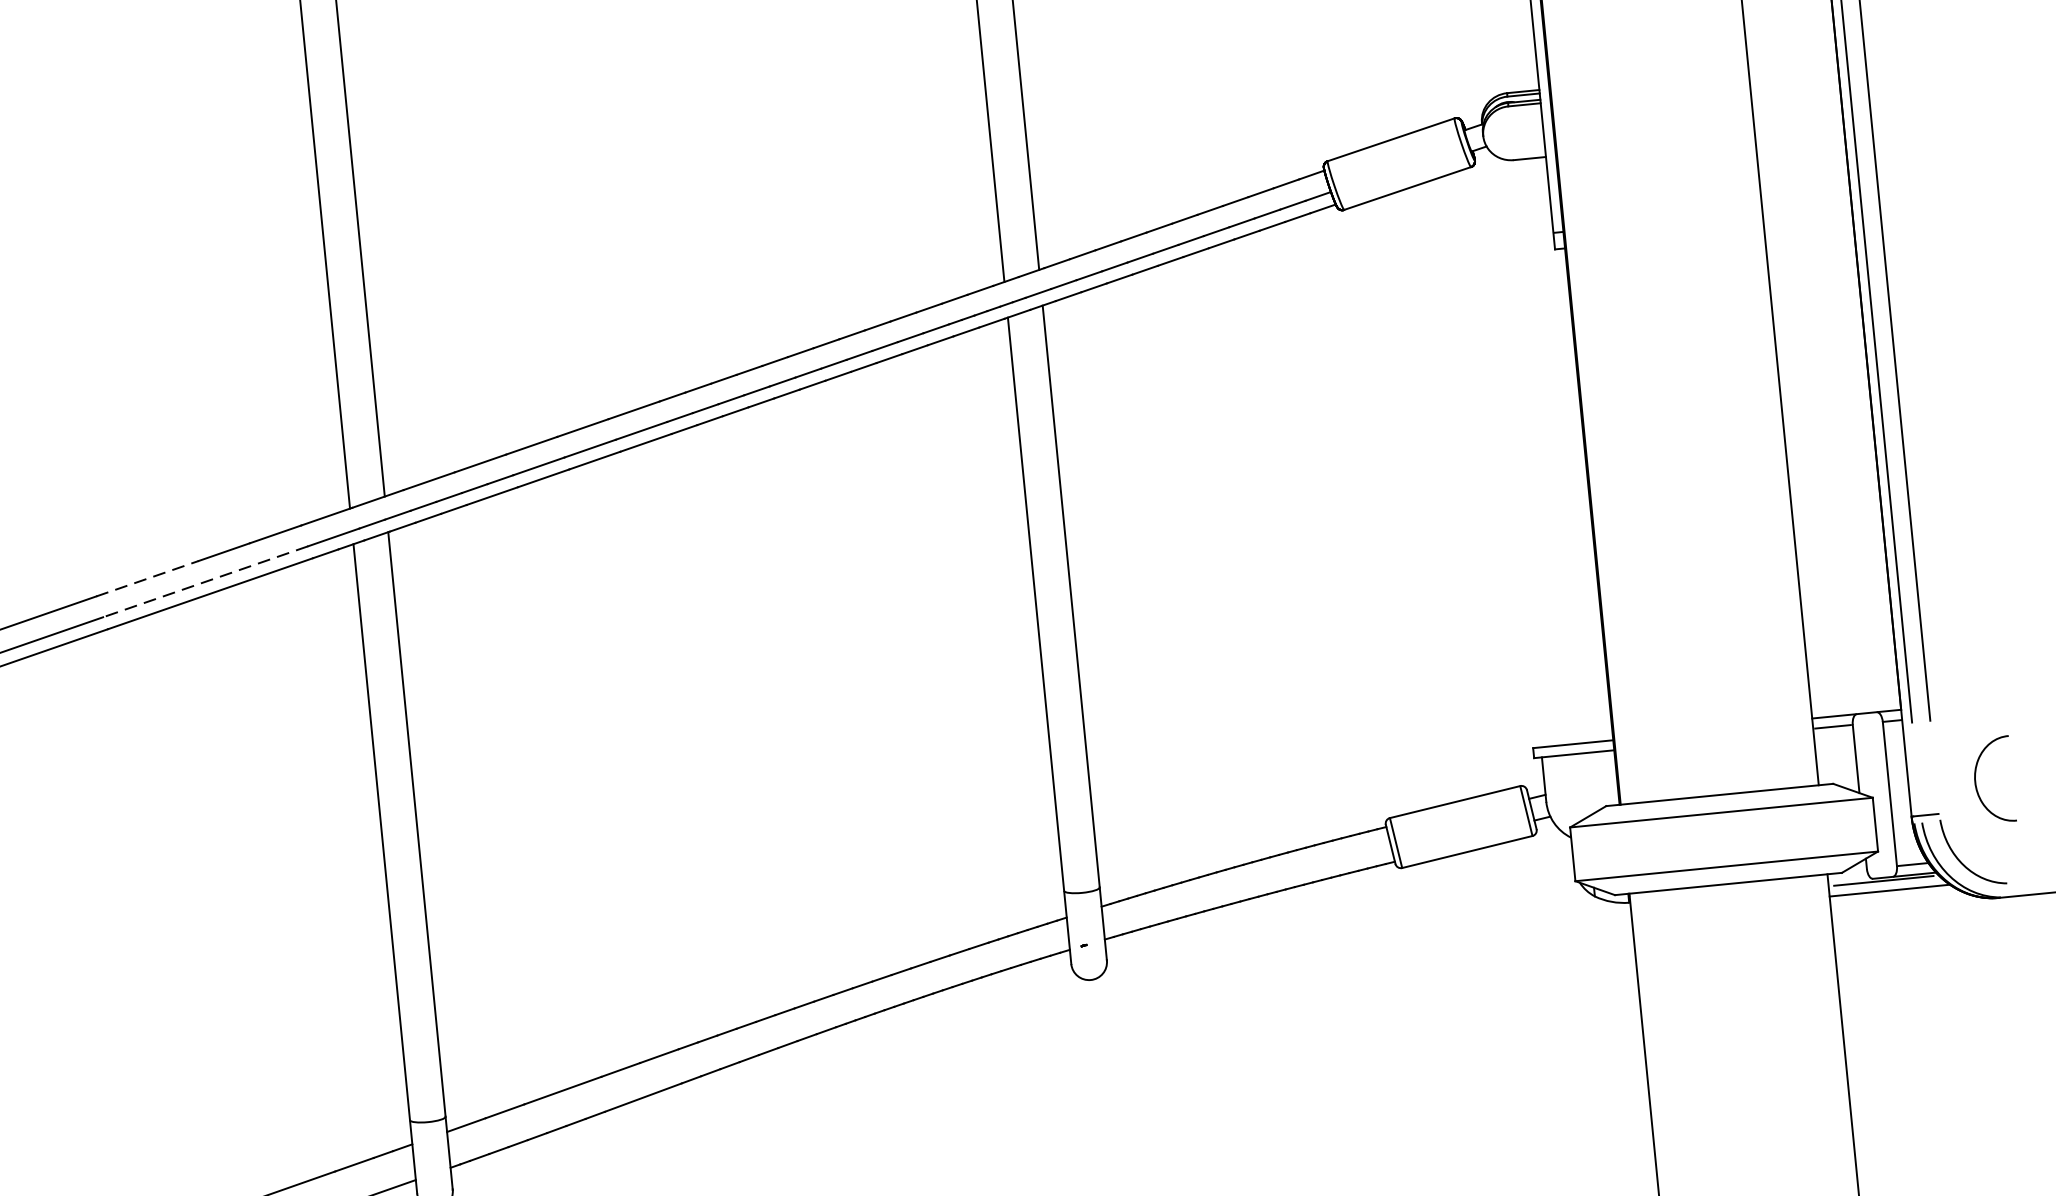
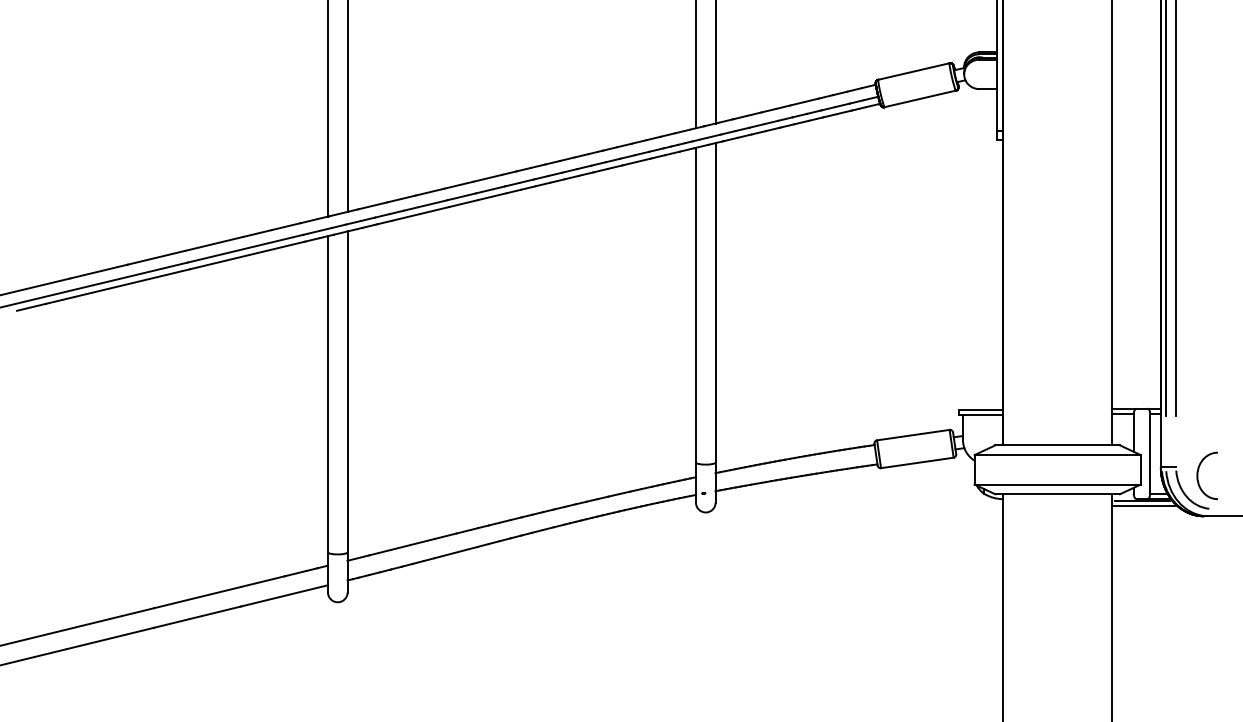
line: (148, 577) -> (214, 243), dashed -> solid
line: (205, 581) -> (245, 248), dashed -> solid
curve: (1977, 780) -> (1198, 475), moved

